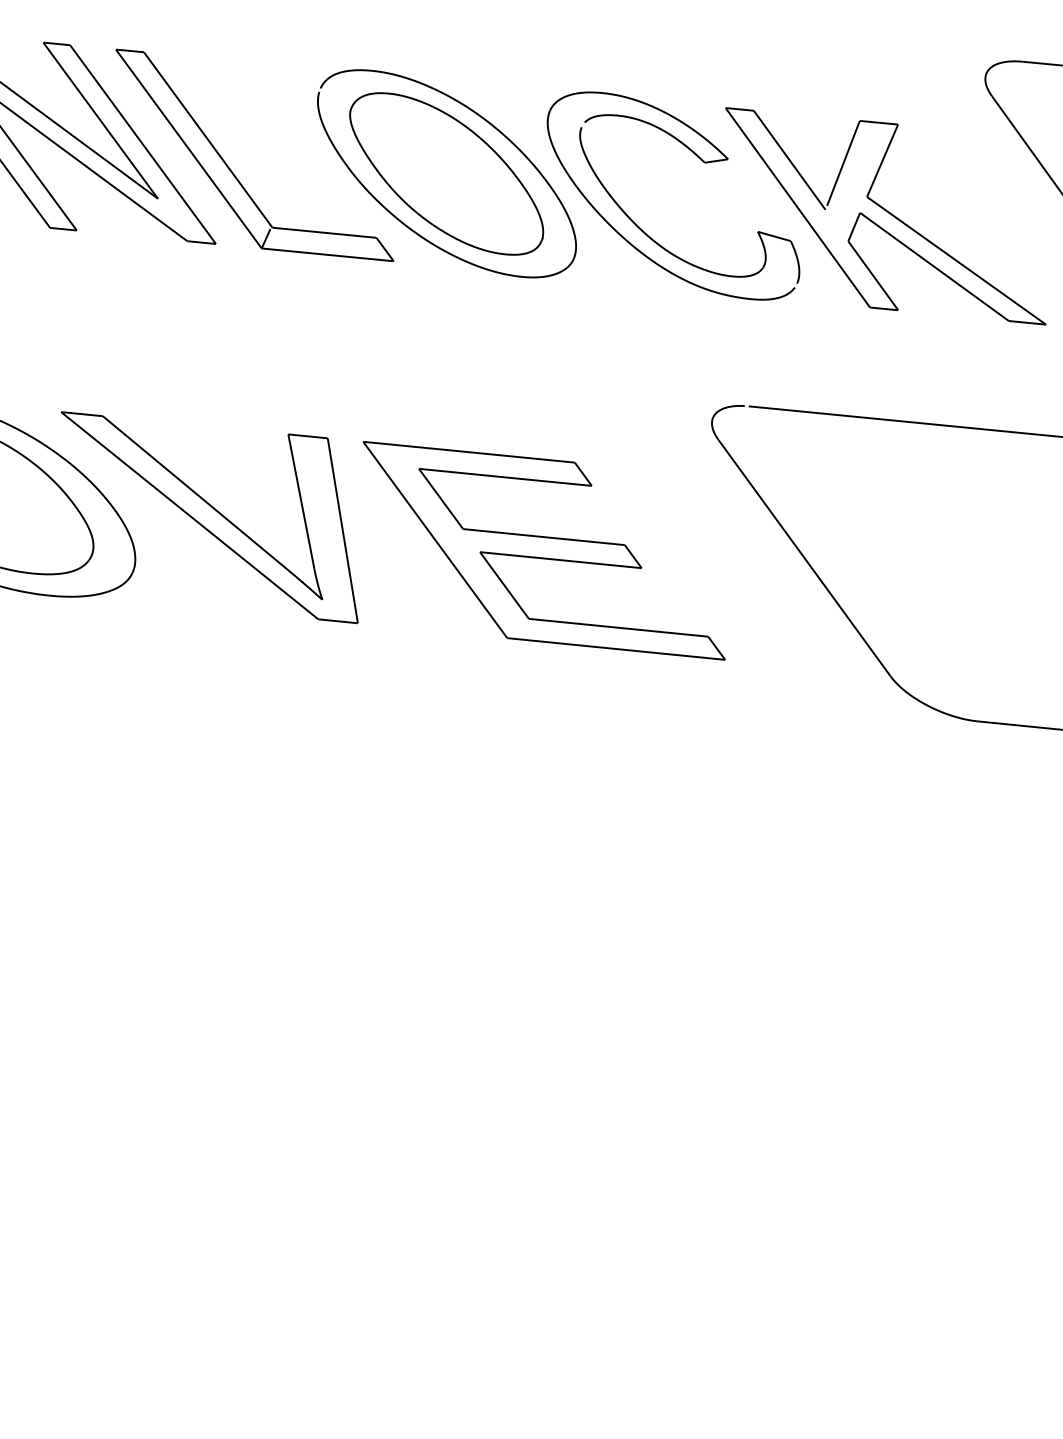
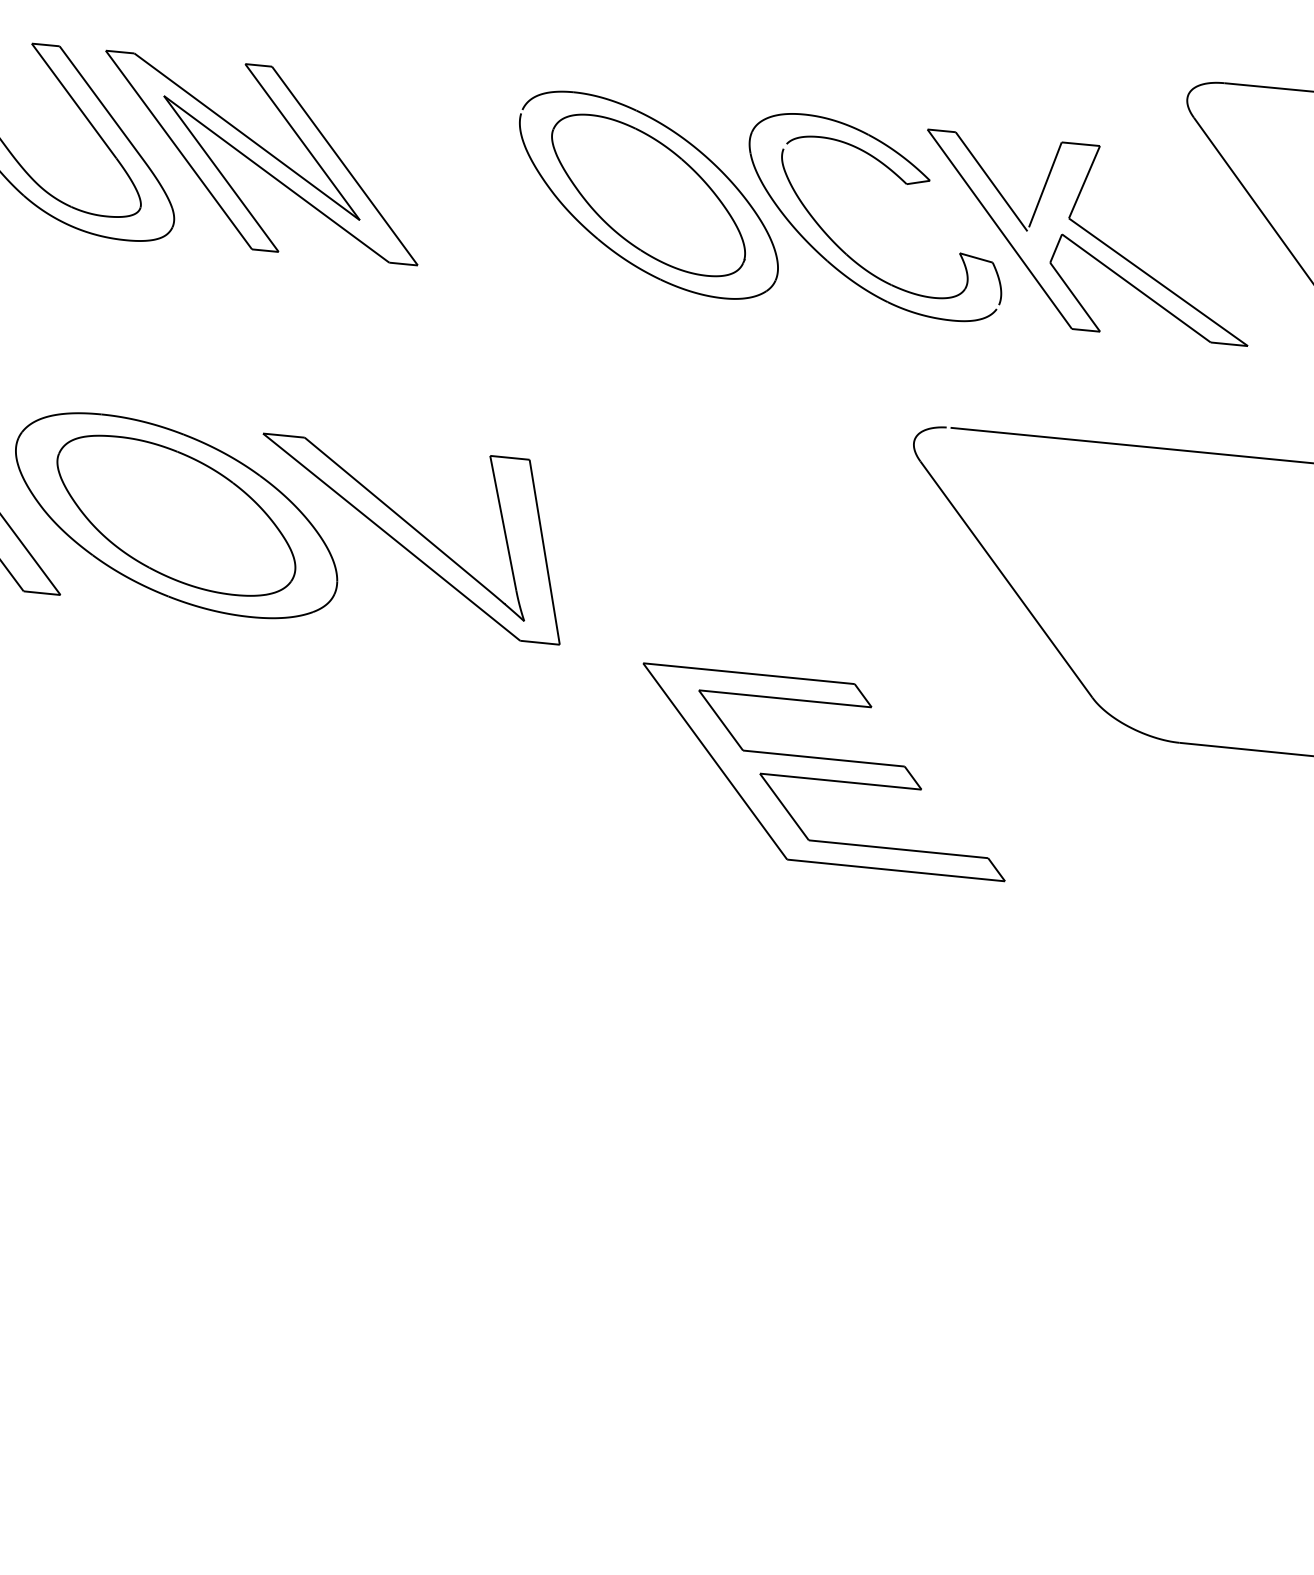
part: (232, 171) -> (434, 192), removed
part: (543, 551) -> (823, 772), moved

